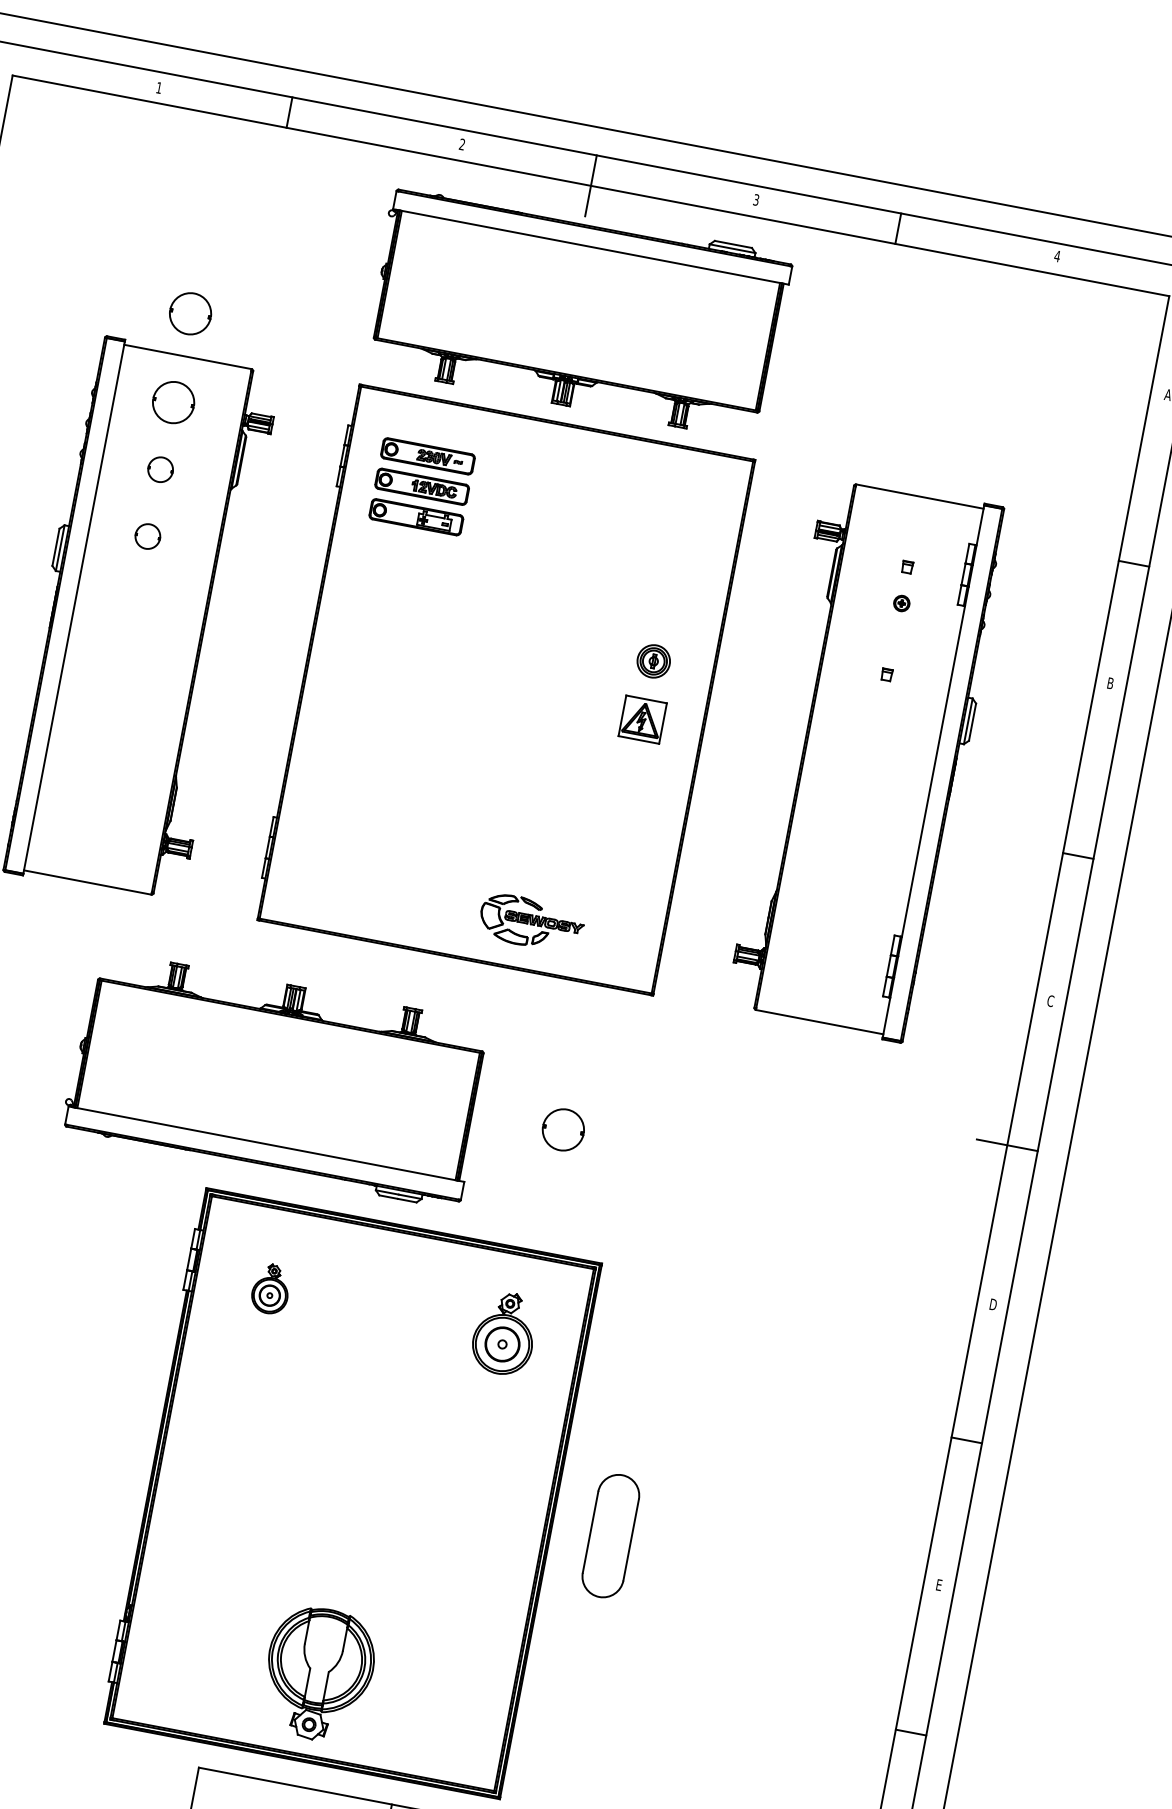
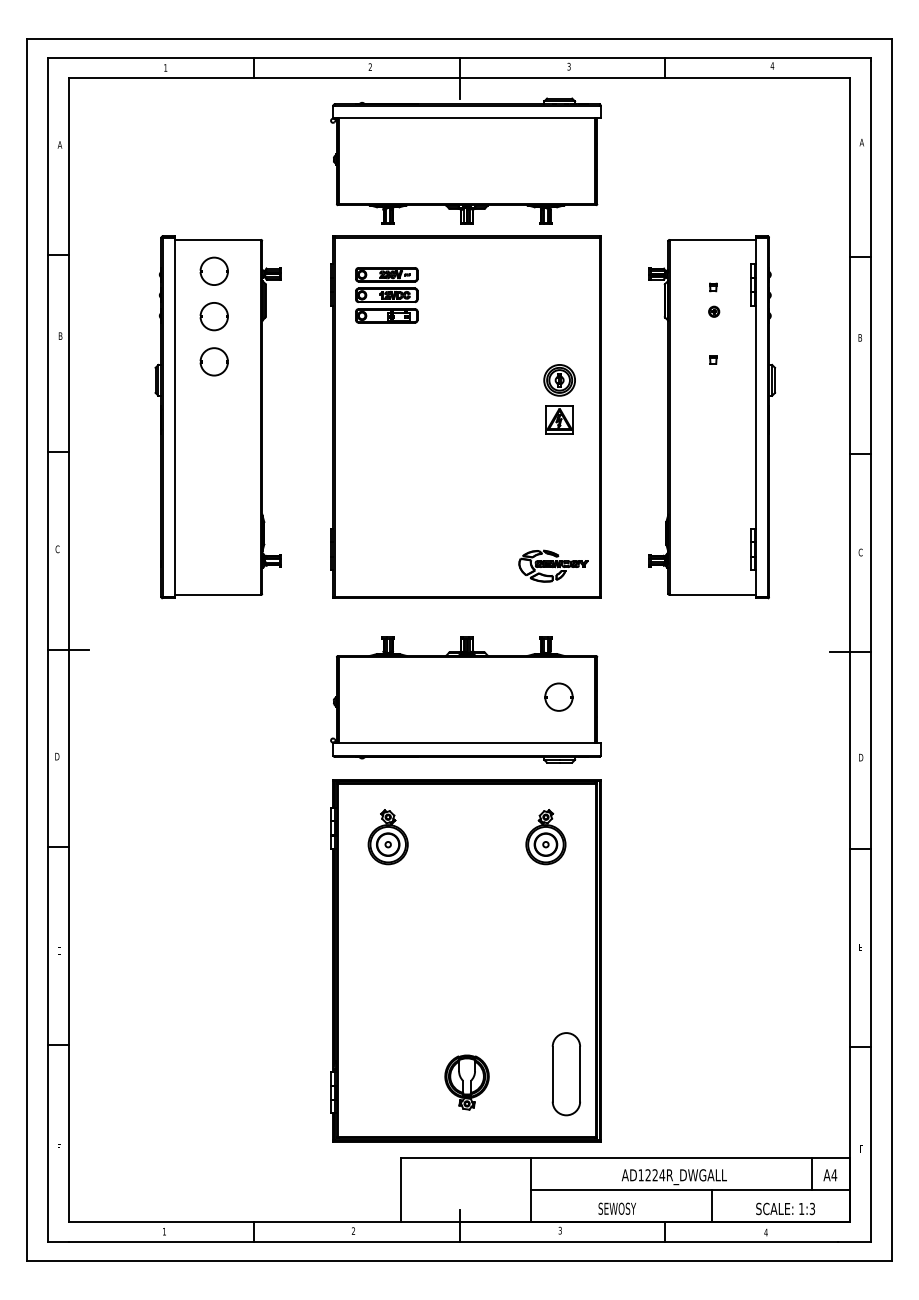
part: (189, 312) -> (213, 210), removed
part: (159, 469) -> (213, 316), size x1.67
part: (147, 535) -> (213, 361), size x1.67
part: (653, 661) -> (559, 380), size x1.43
part: (531, 921) -> (553, 565), moved
part: (276, 1078) -> (465, 699), moved
part: (270, 1289) -> (387, 837), size x1.67
part: (609, 1536) -> (565, 1074), moved
part: (317, 1673) -> (466, 1082), size x0.62

